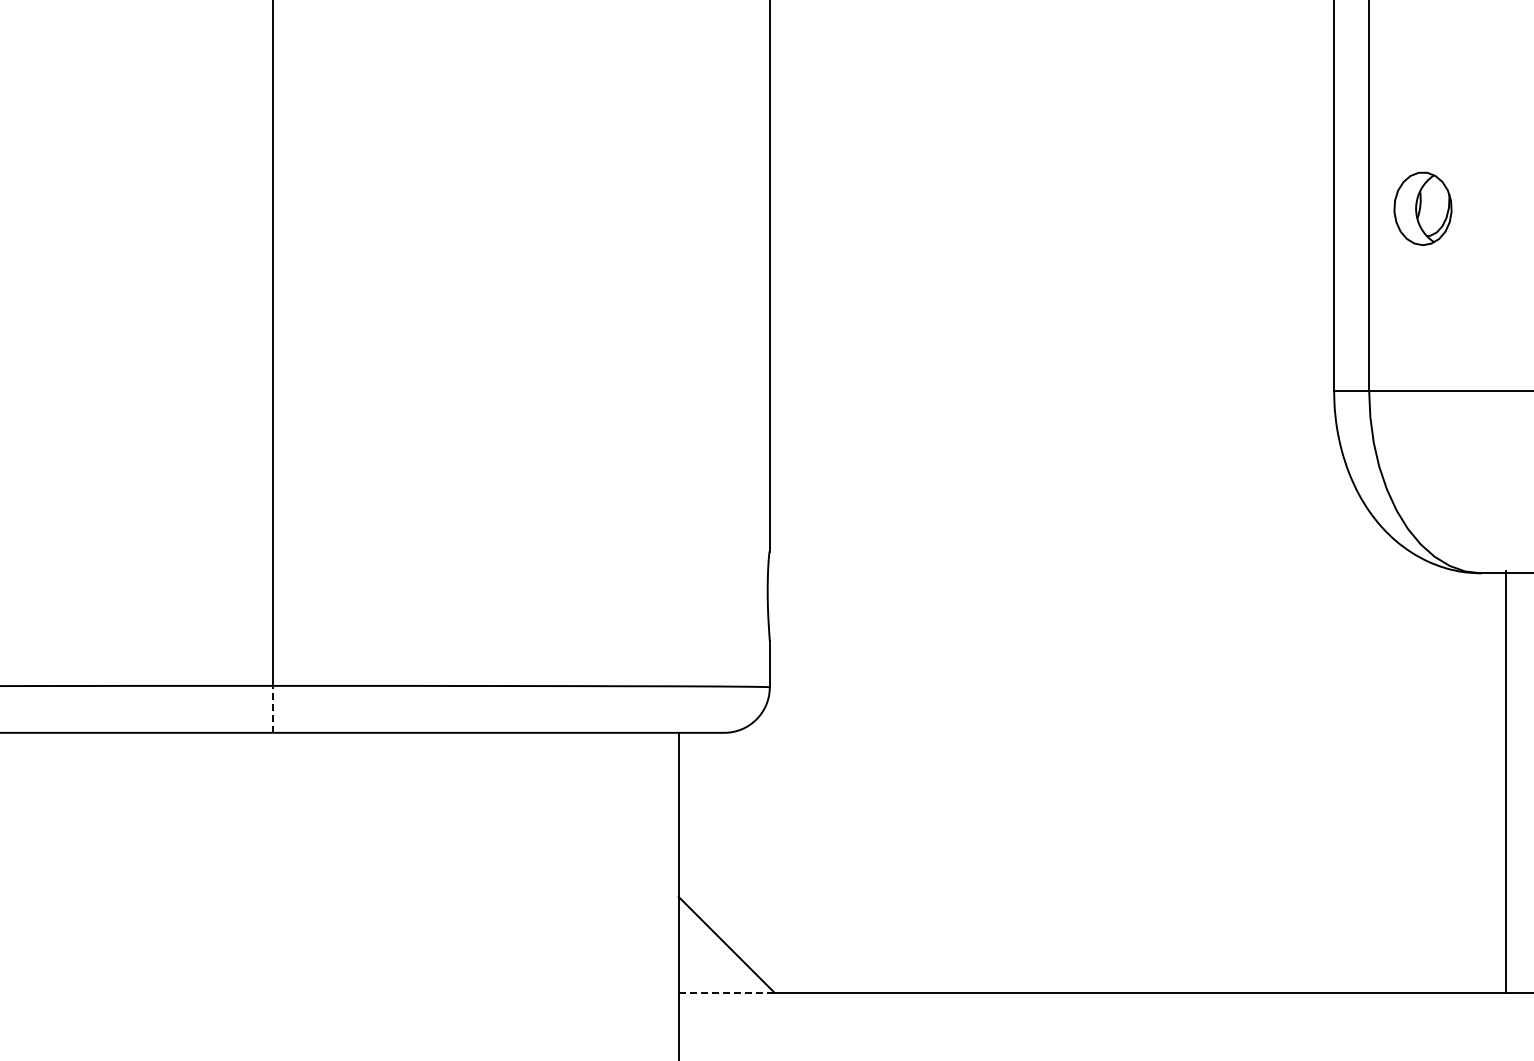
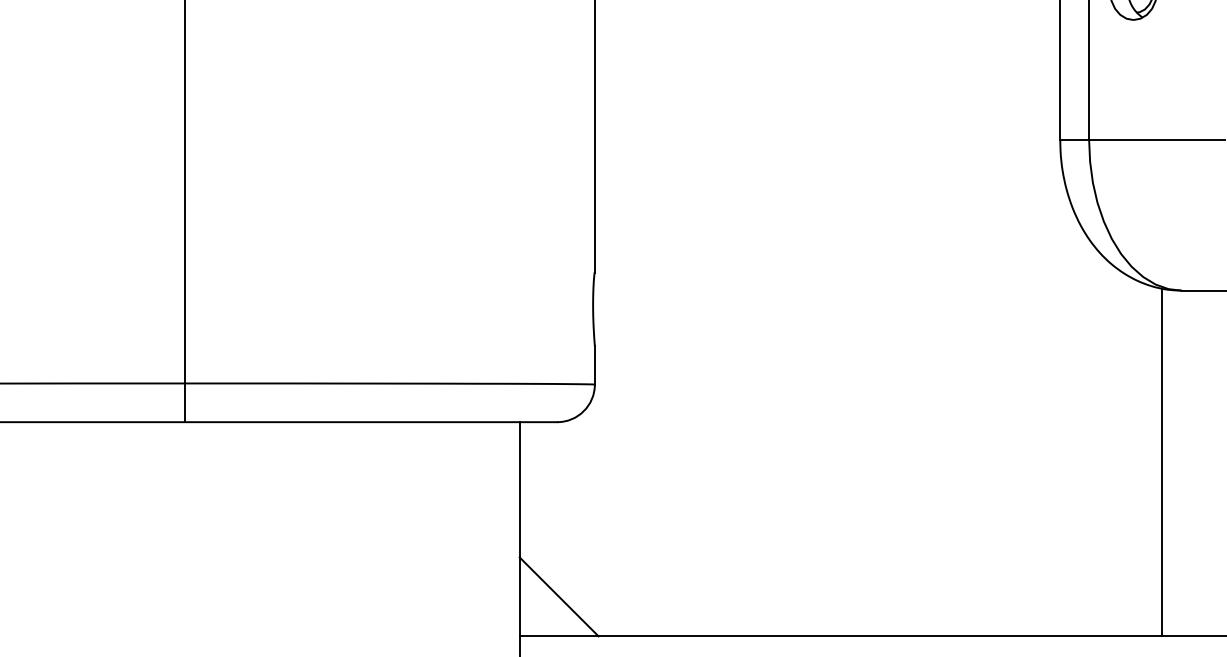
line: (273, 708) -> (185, 402), dashed -> solid
line: (1505, 781) -> (1161, 462), moved
line: (726, 992) -> (559, 636), dashed -> solid

